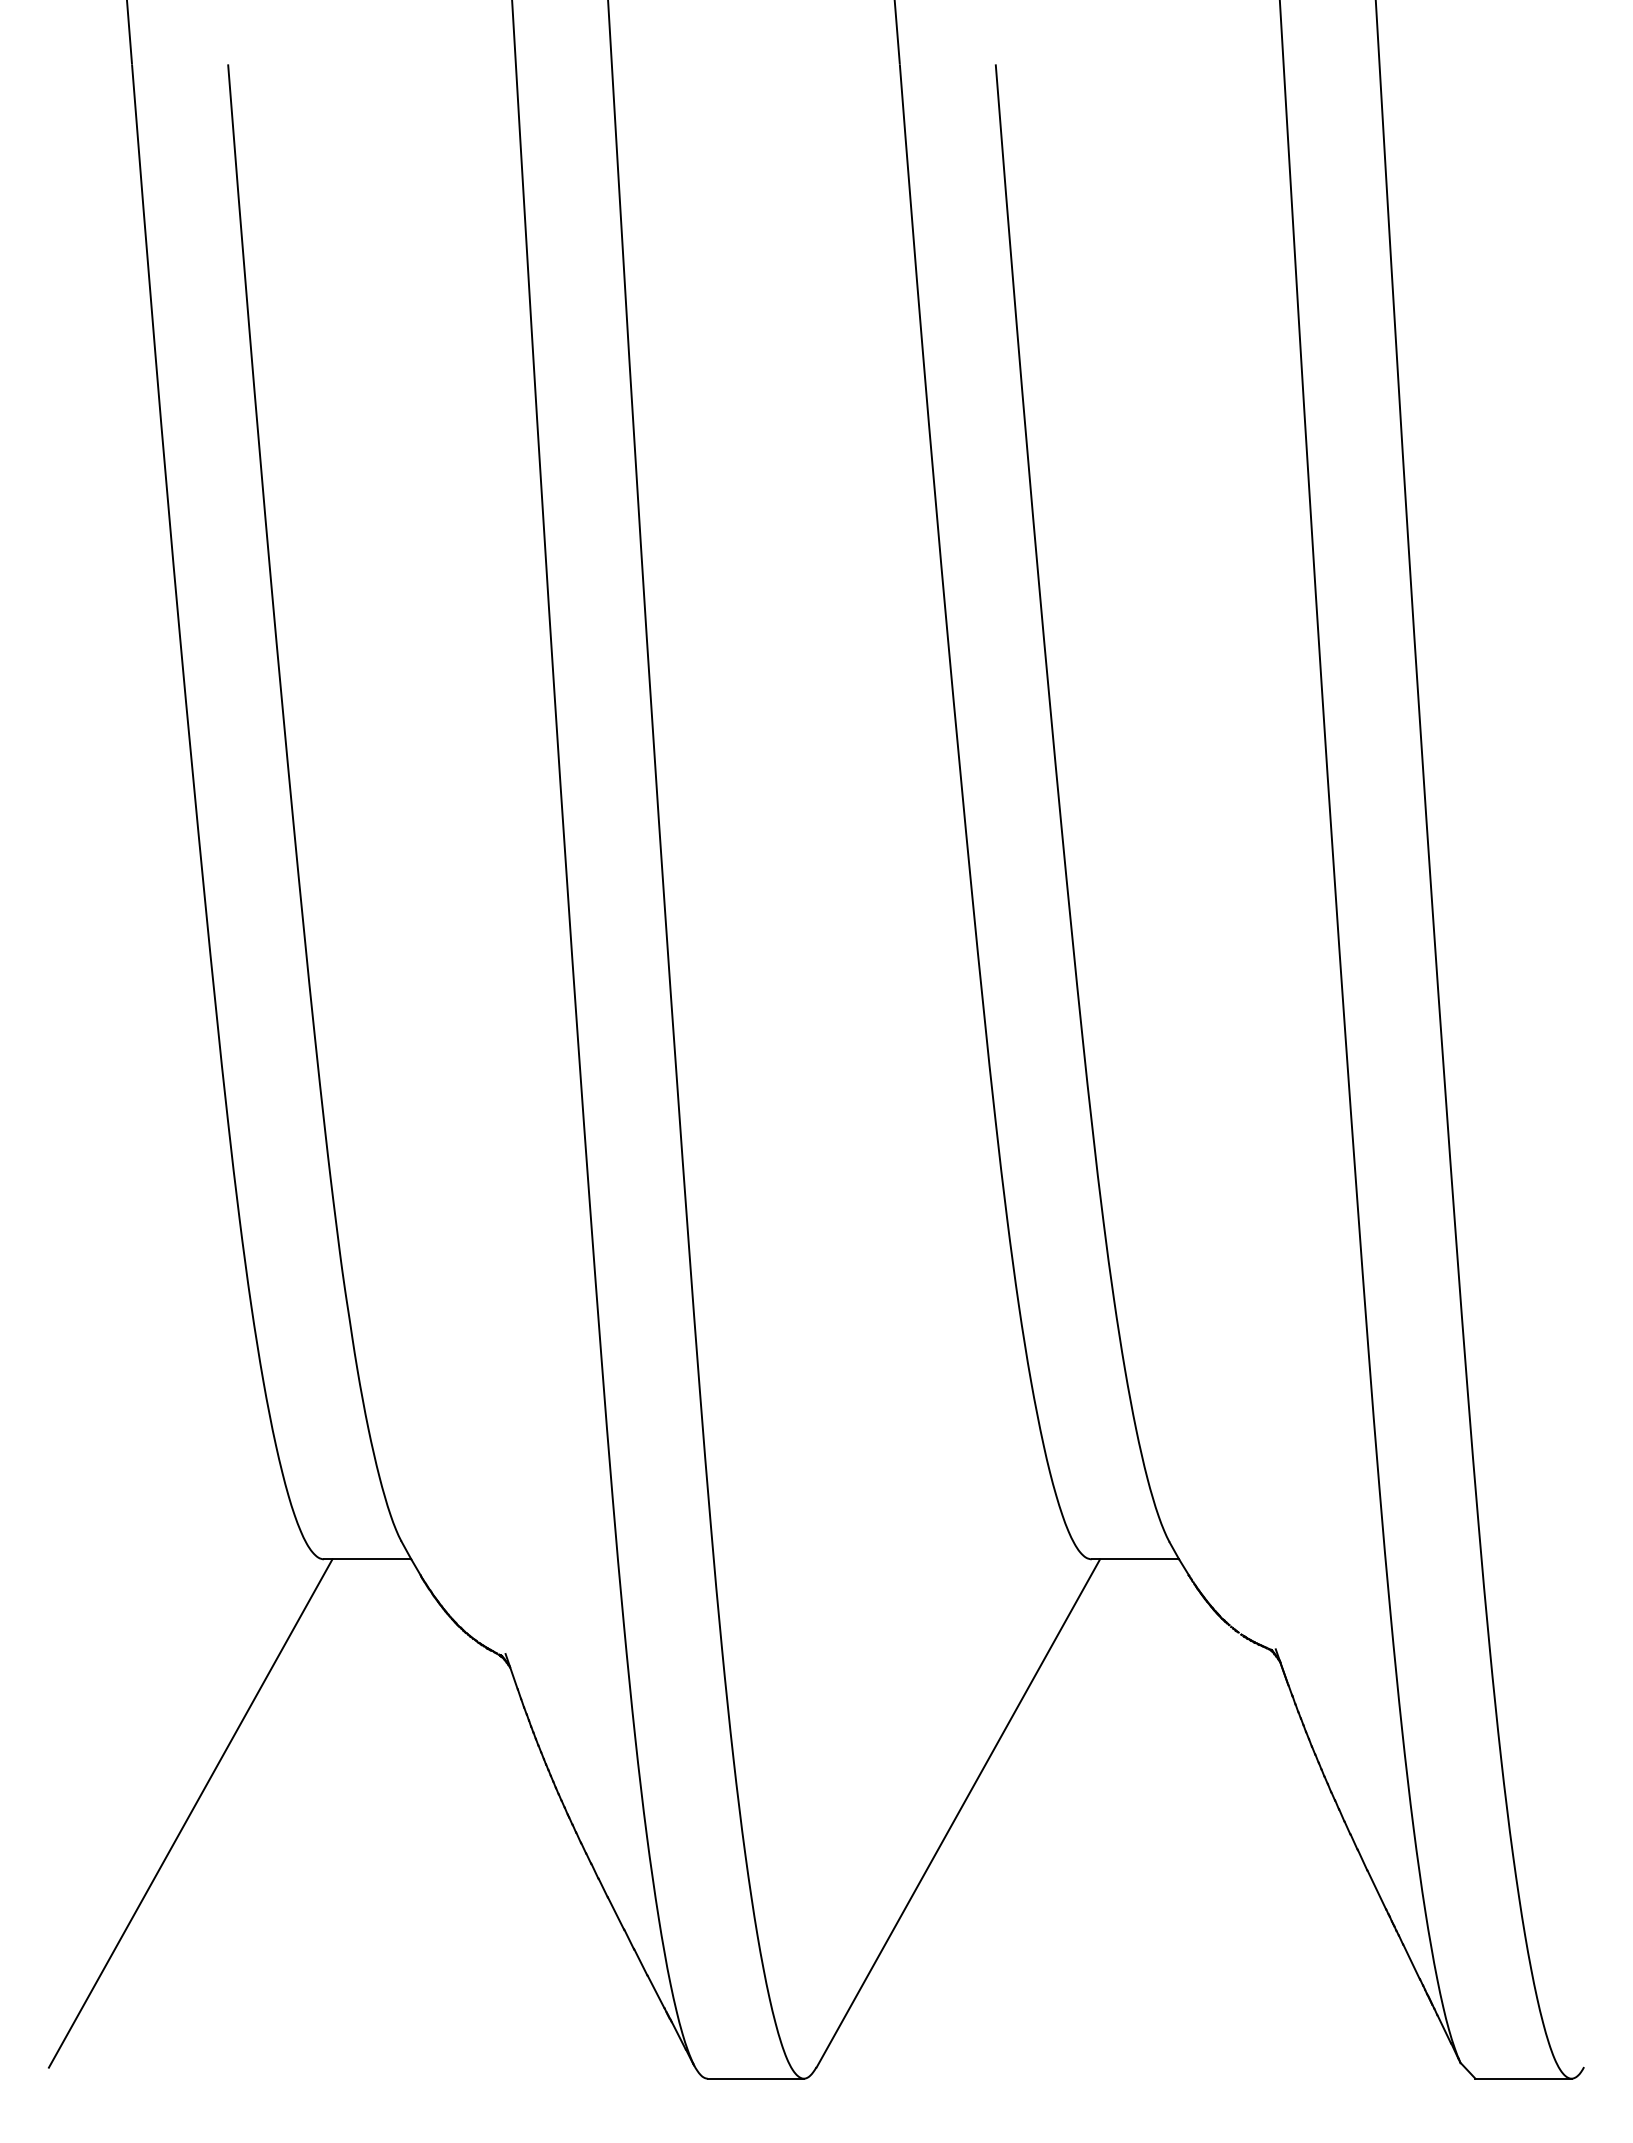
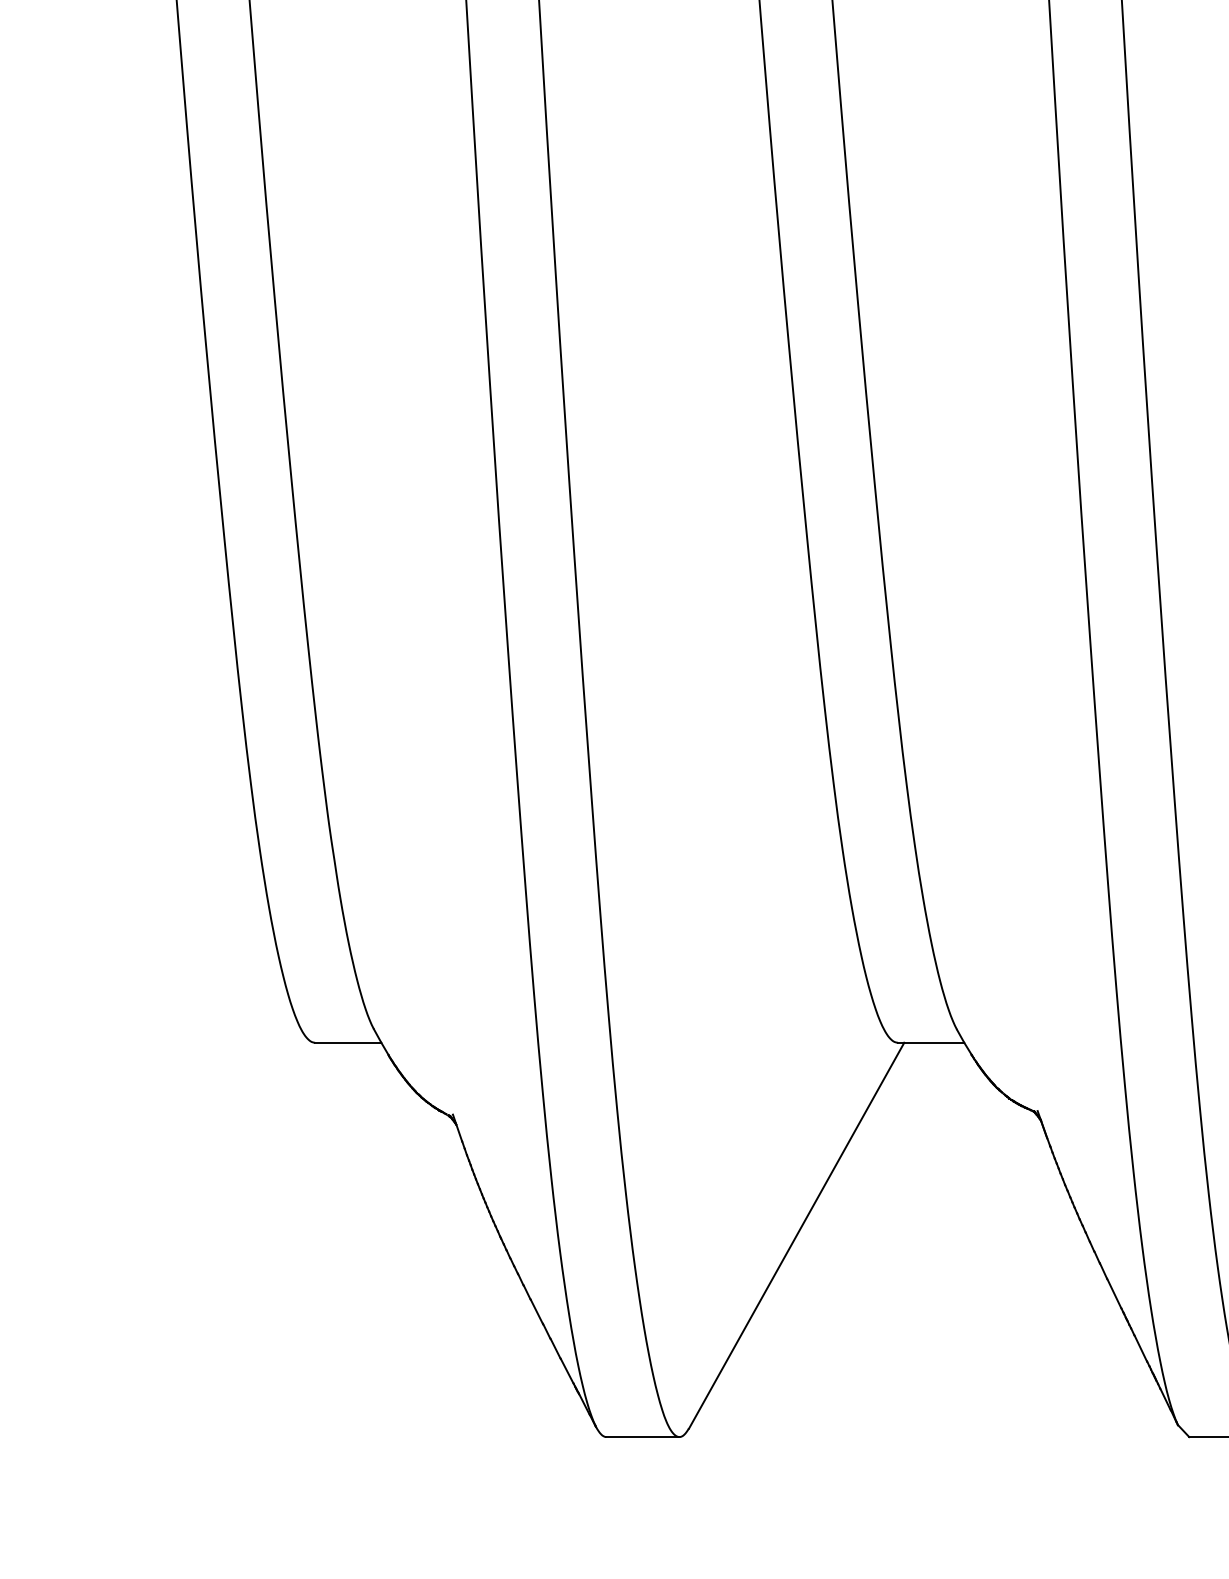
line: (190, 1813) -> (213, 1235), removed

